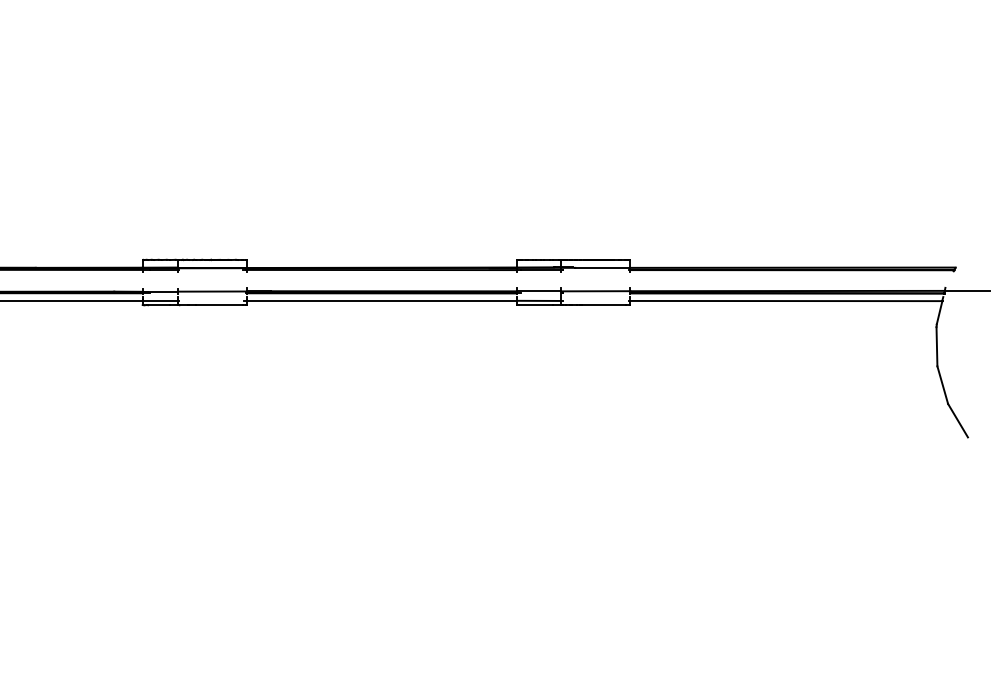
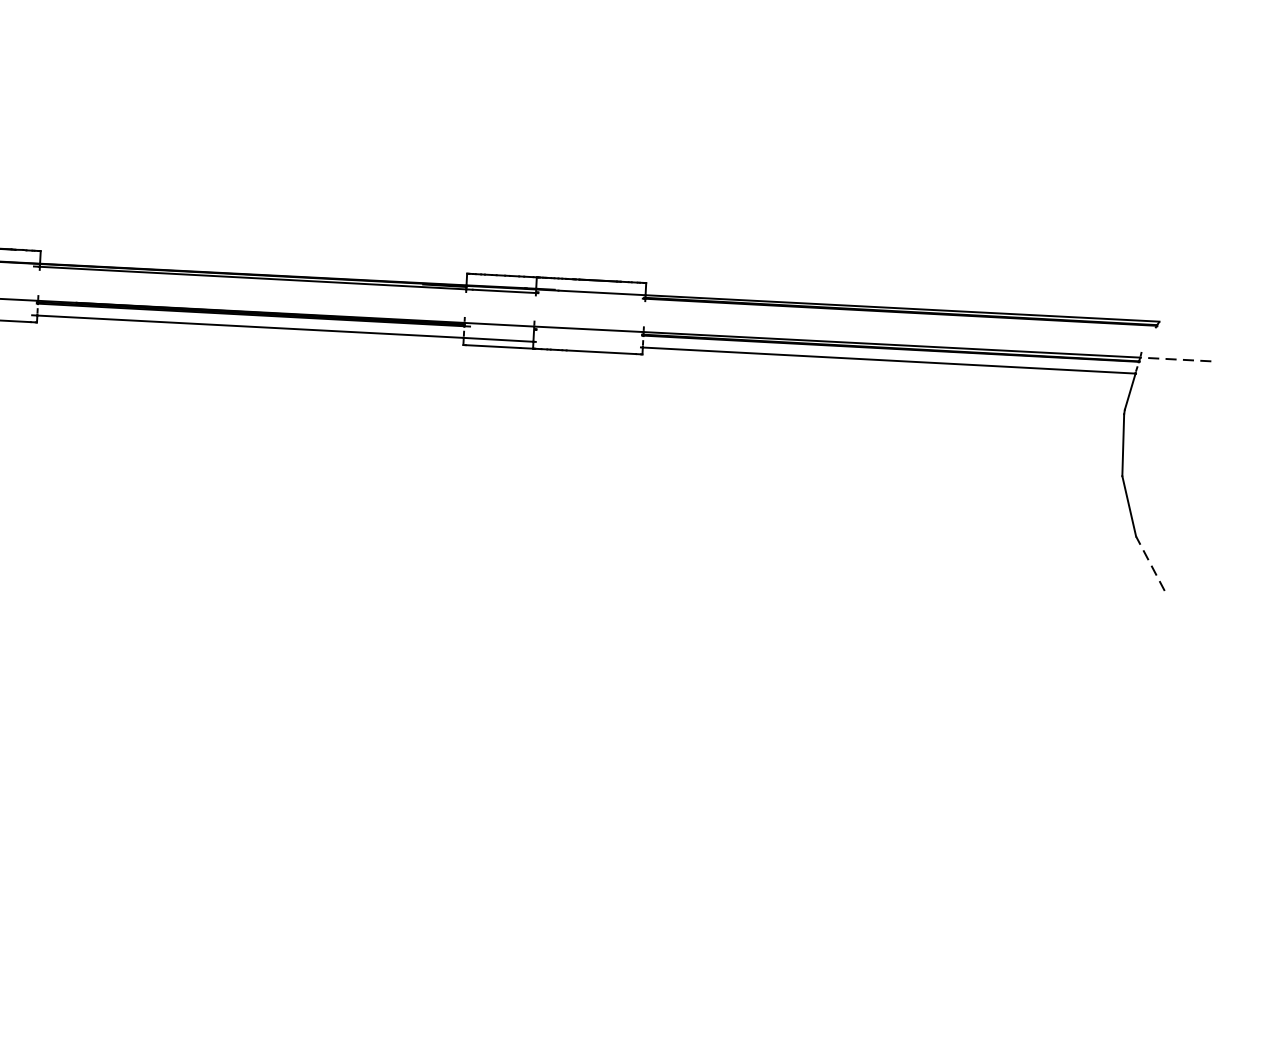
line: (967, 290) -> (1176, 358), solid -> dashed
line: (957, 420) -> (1149, 563), solid -> dashed

